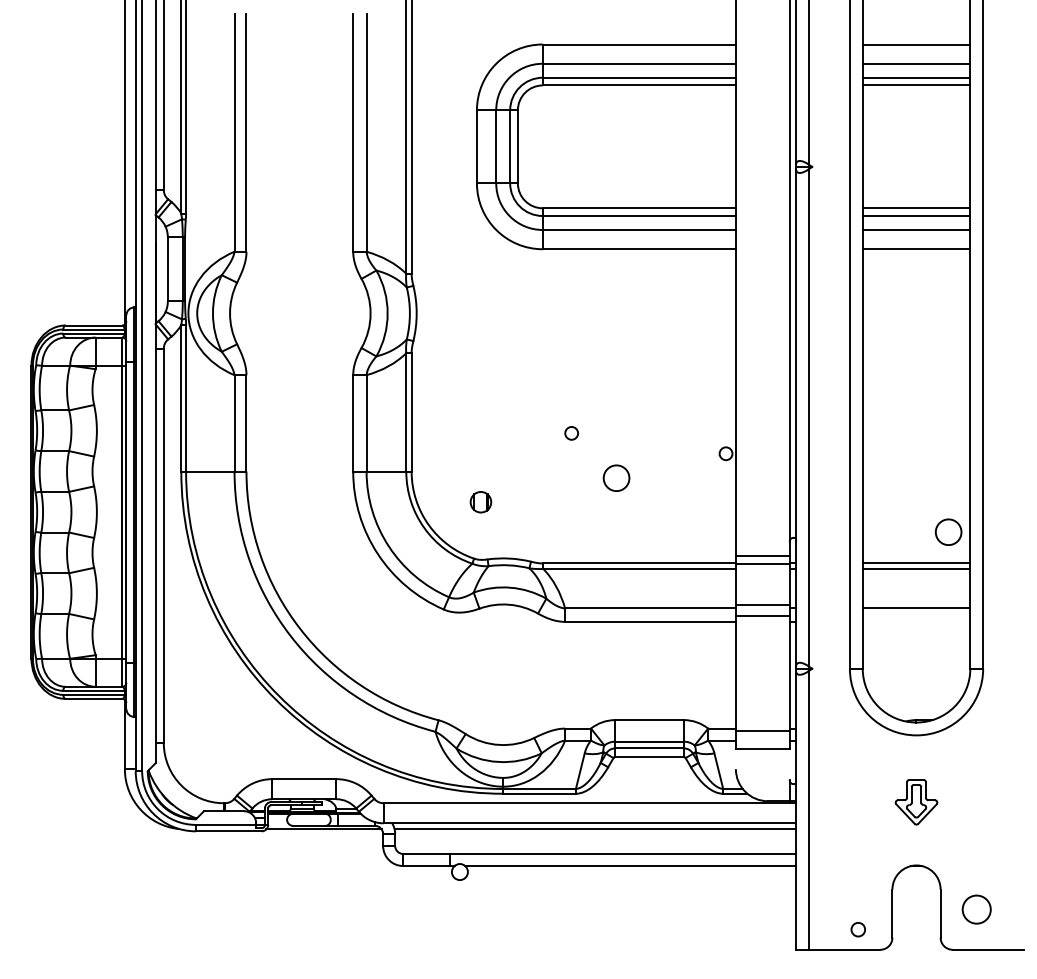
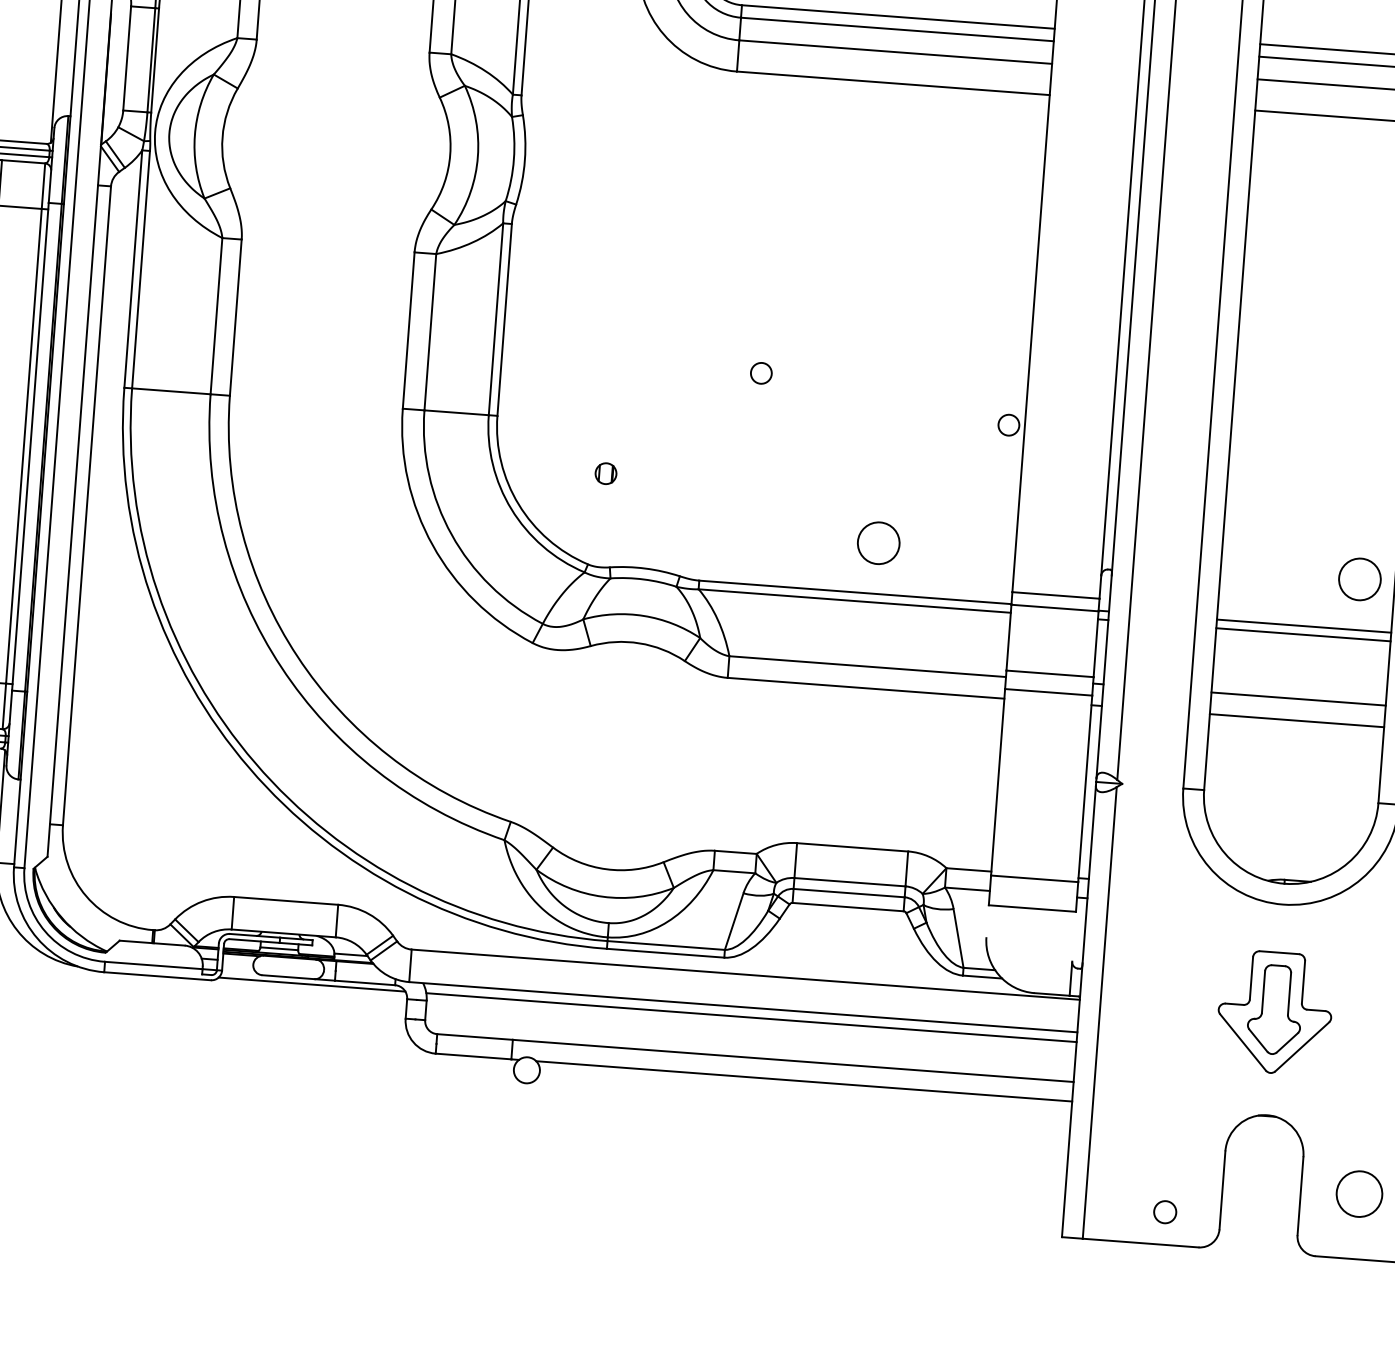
circle: (616, 477) -> (878, 542), moved
part: (480, 501) -> (605, 472), size x0.62
line: (916, 621) -> (1296, 720), added
part: (916, 802) -> (1274, 1013), size x1.67

